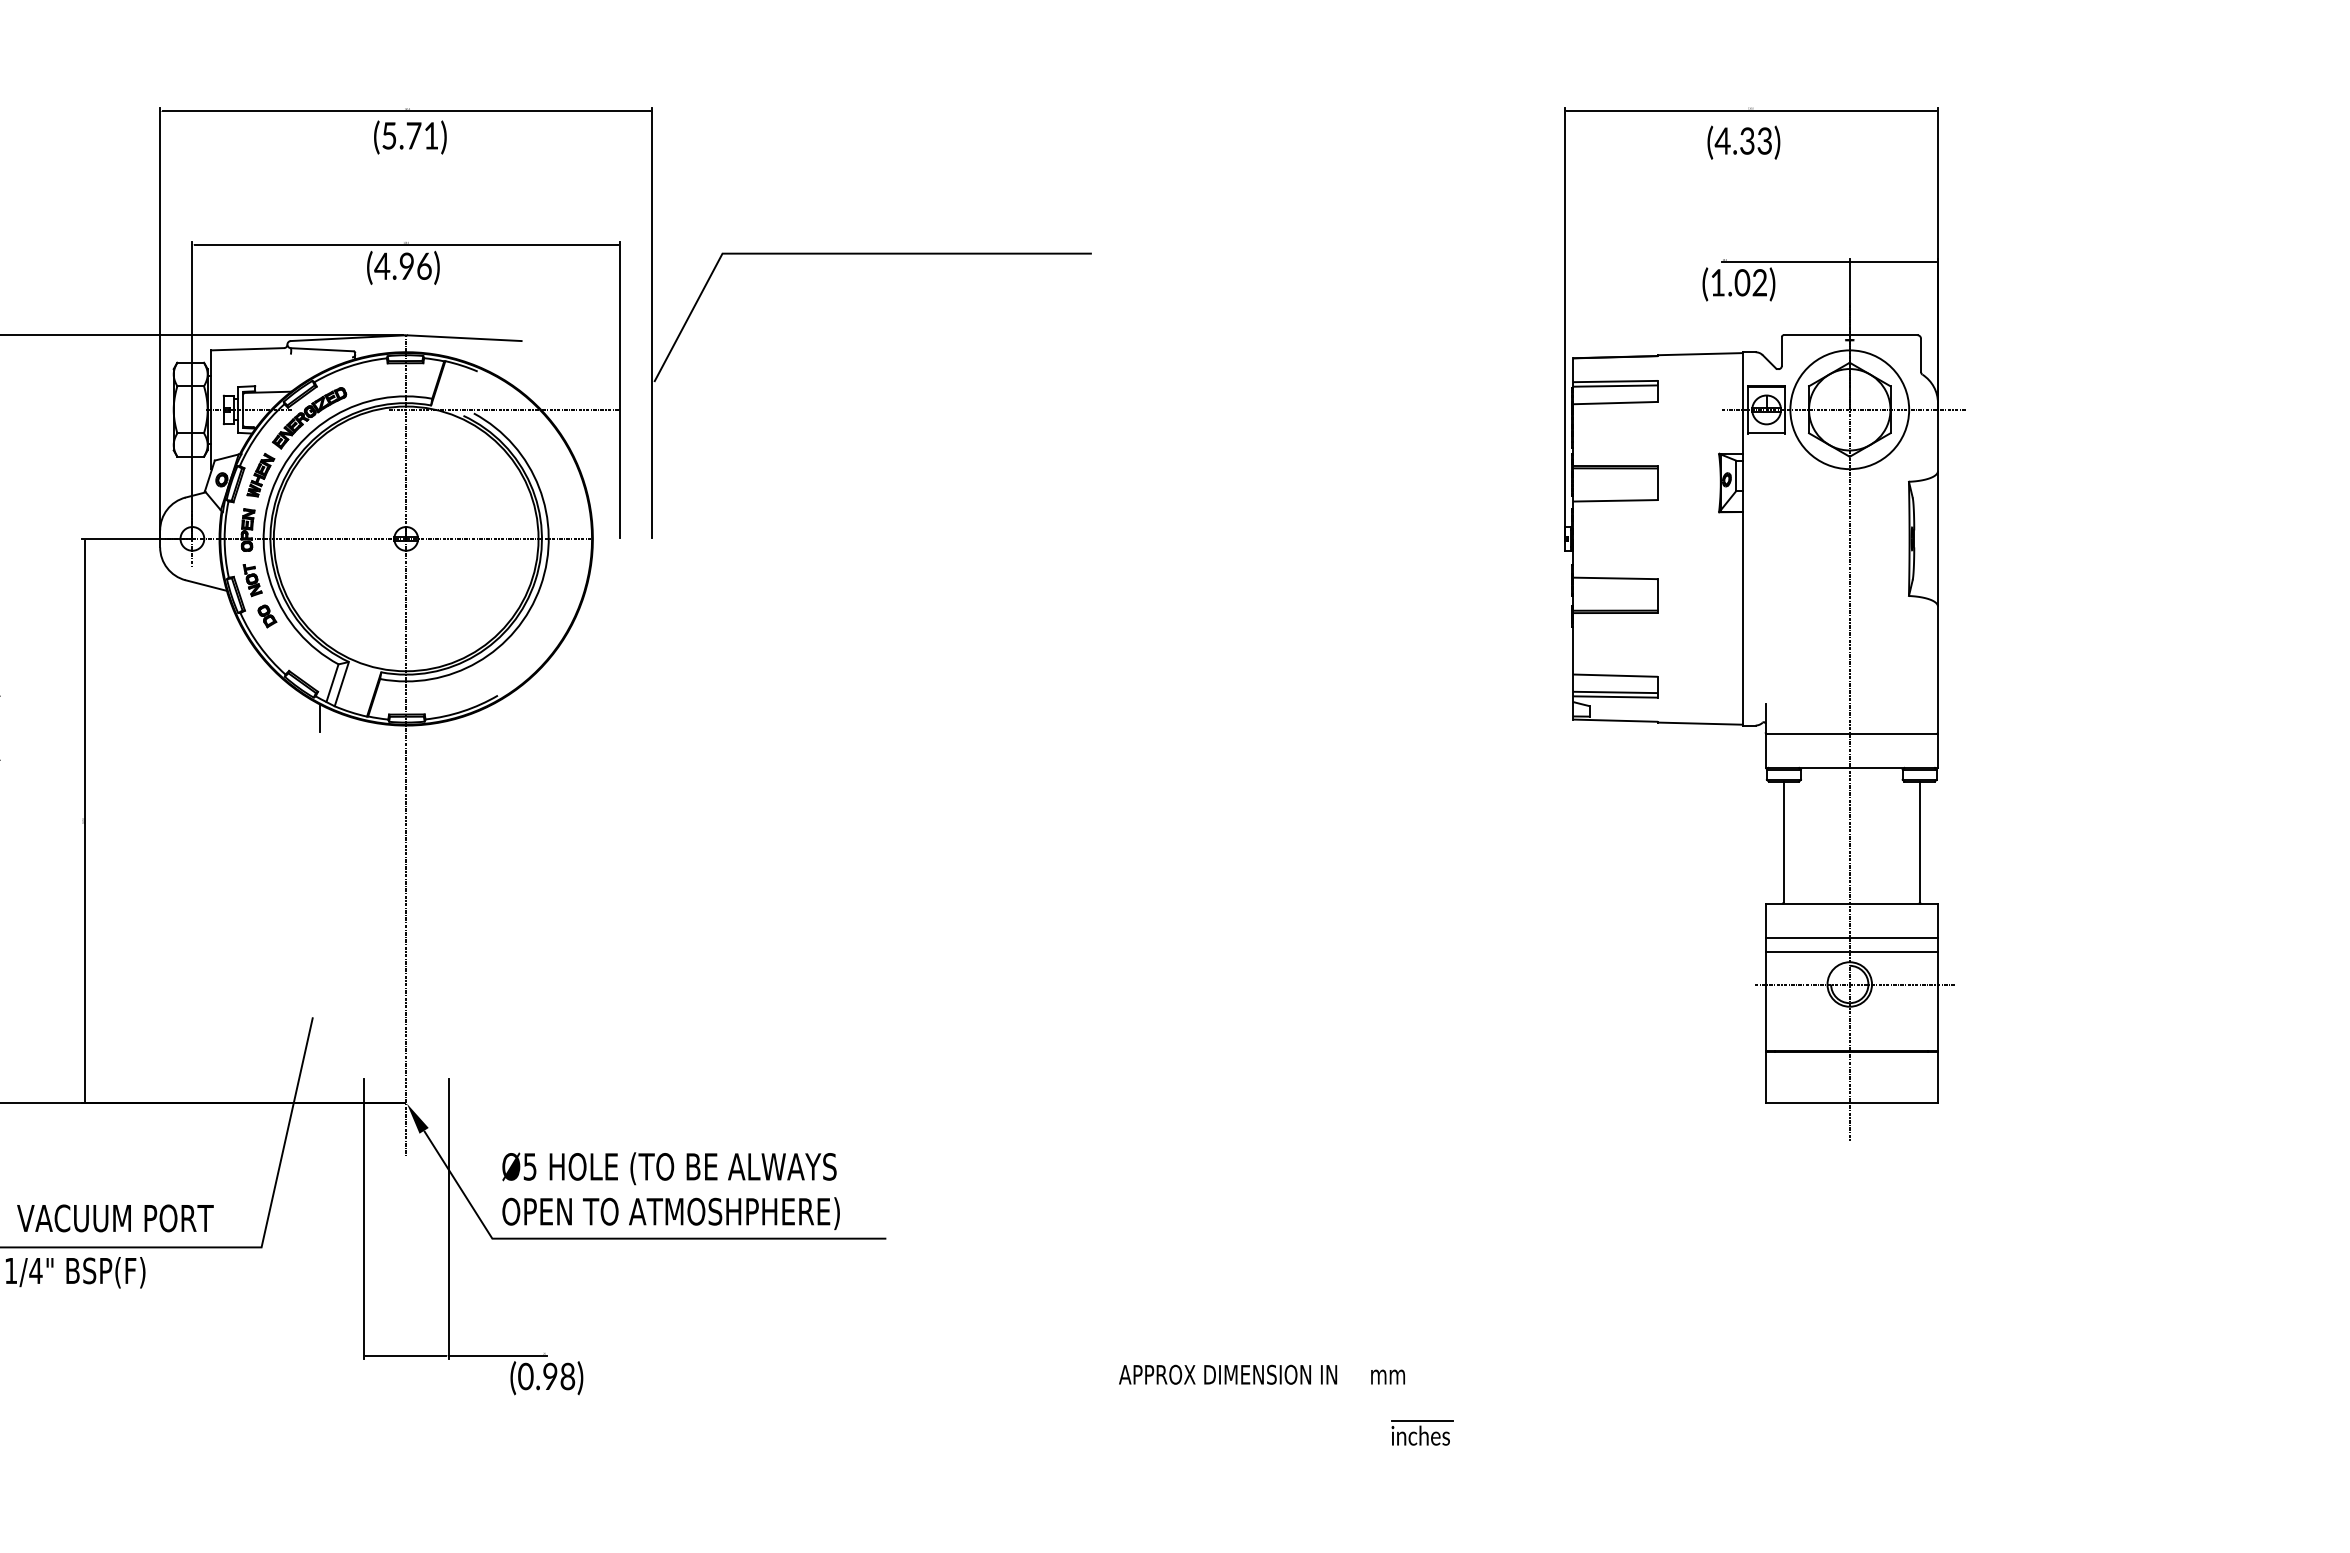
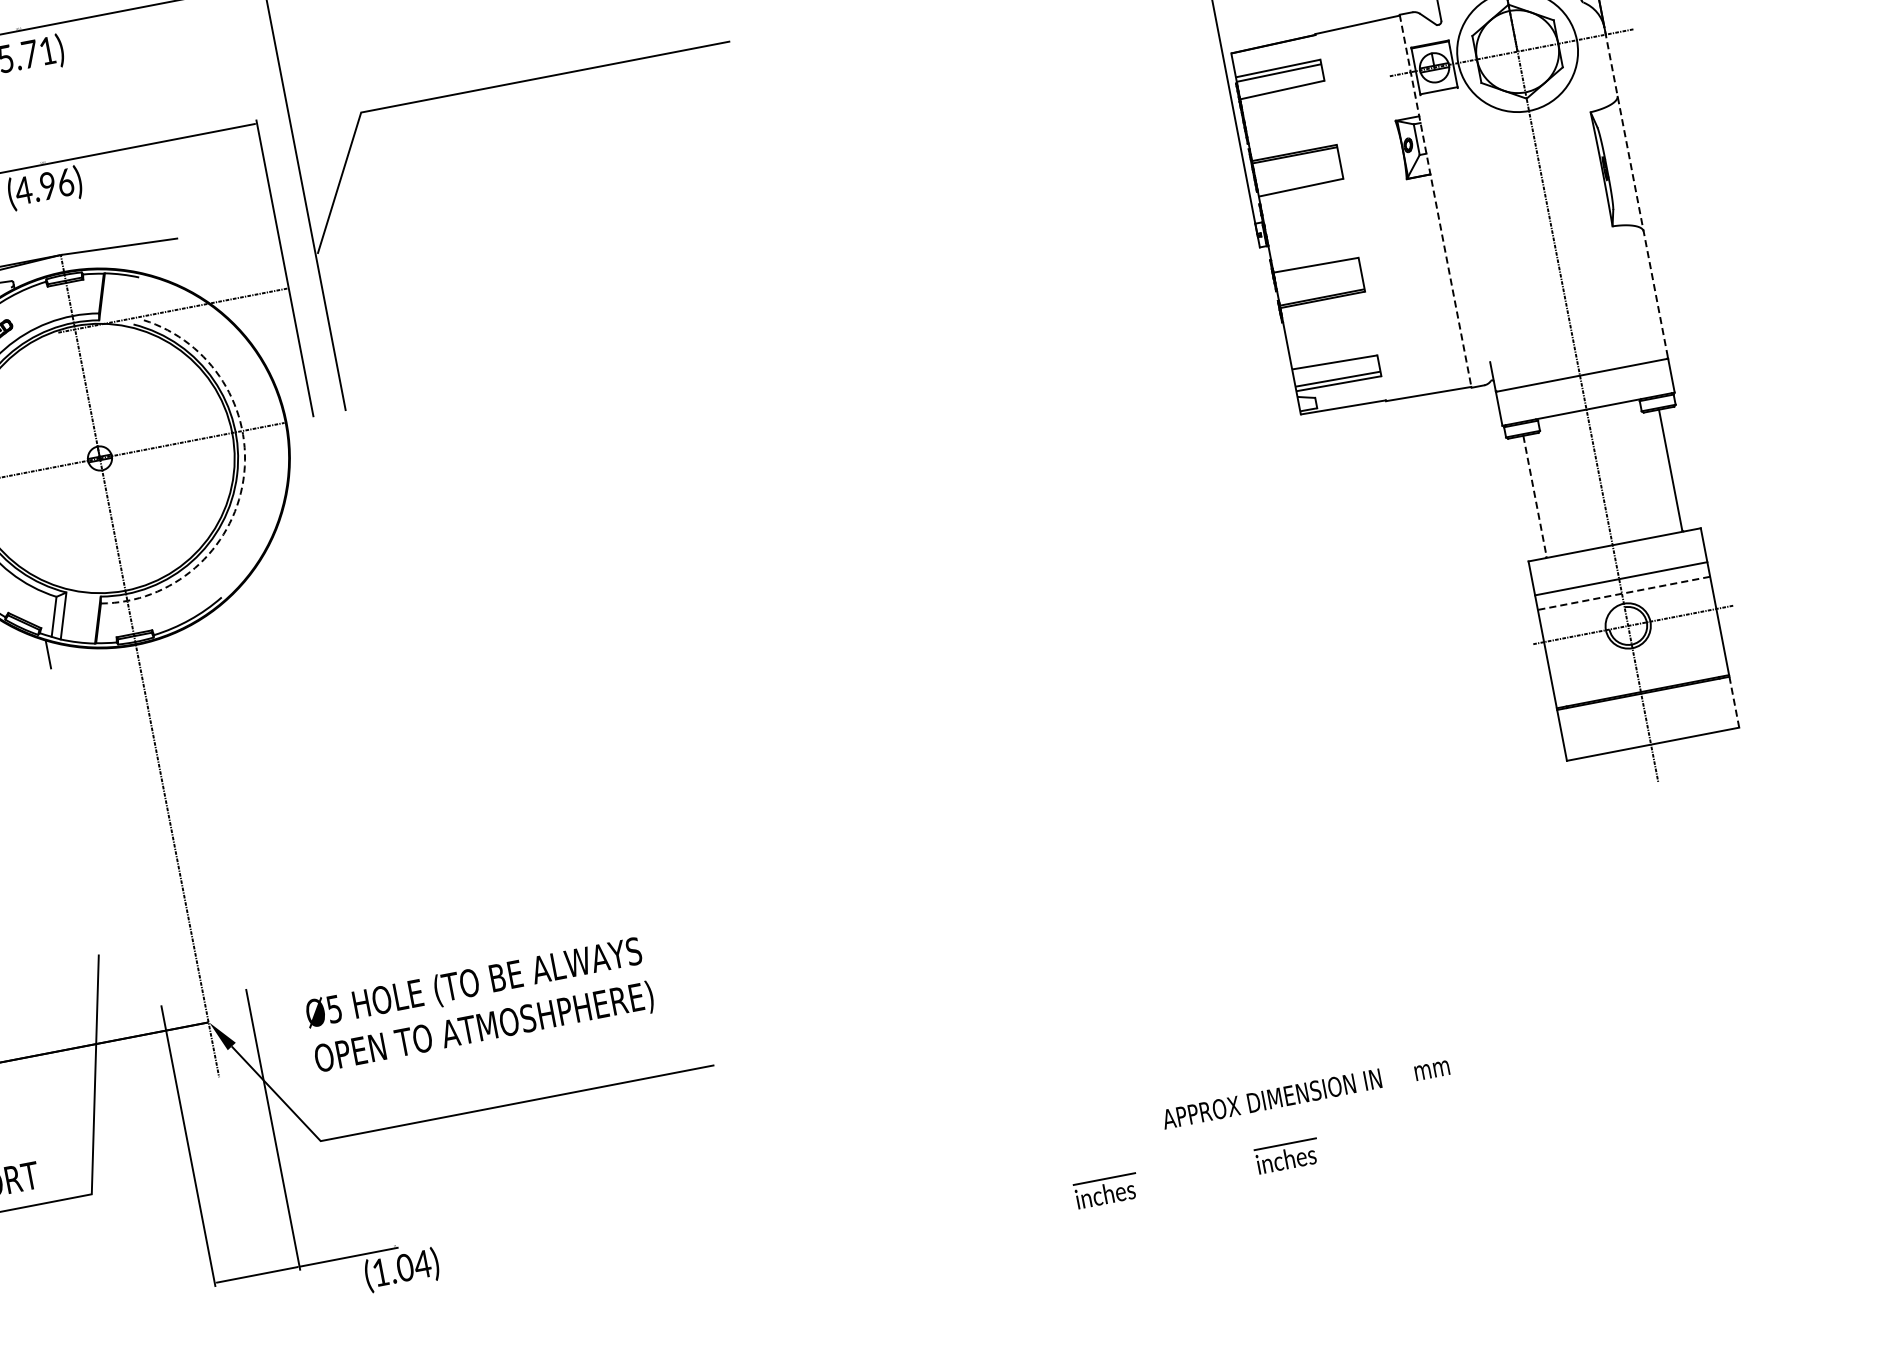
line: (1742, 538) -> (1435, 200), solid -> dashed
line: (1938, 567) -> (1636, 192), solid -> dashed
arc: (540, 586) -> (243, 480), solid -> dashed
line: (1783, 842) -> (1534, 496), solid -> dashed
line: (1851, 952) -> (1623, 593), solid -> dashed
line: (1938, 1077) -> (1734, 701), solid -> dashed
text: (670, 1190) -> (479, 1005), moved
text: (1261, 1374) -> (1305, 1092), moved
text: (546, 1376) -> (401, 1268), (0.98) -> (1.04)
part: (1241, 1432) -> (1106, 1190), added

